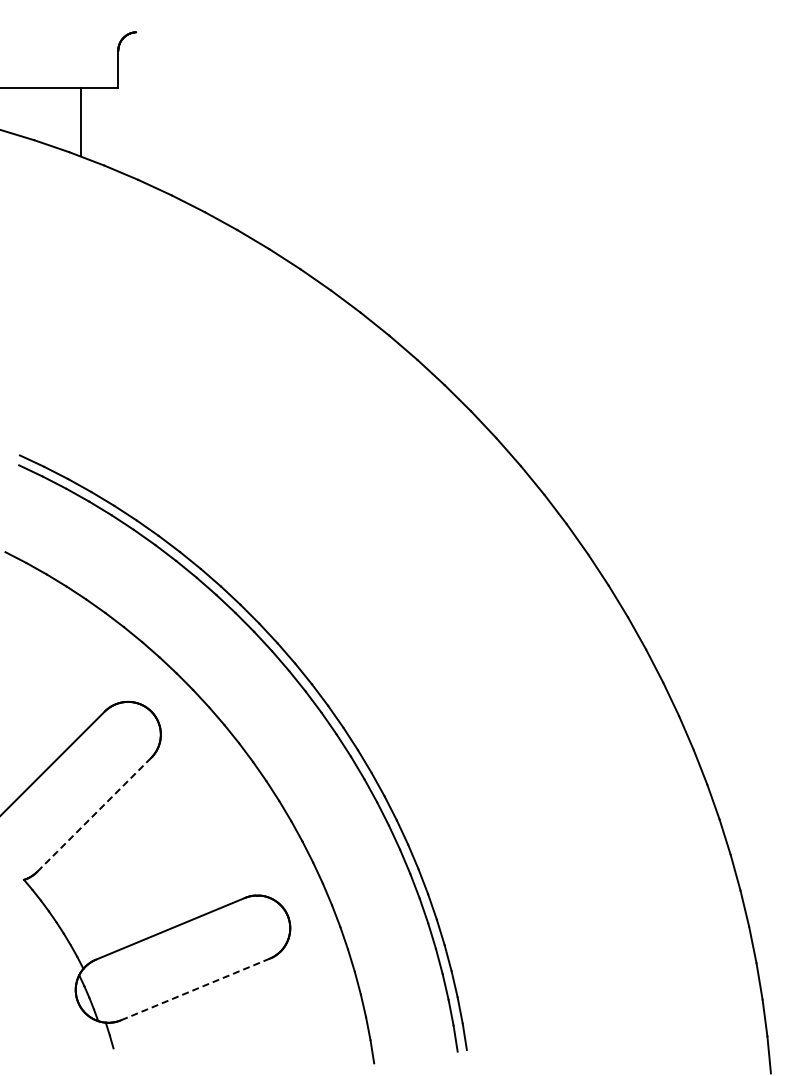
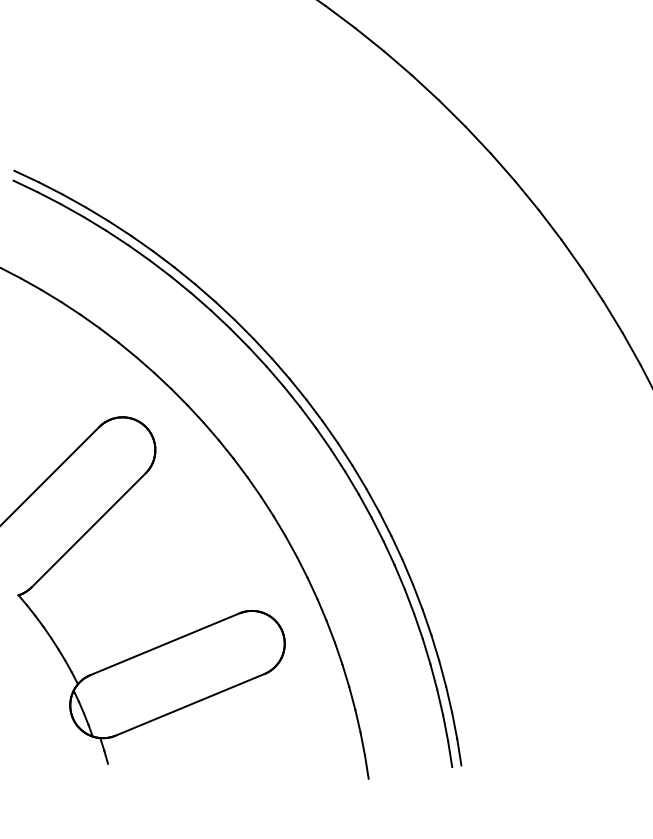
line: (94, 814) -> (89, 529), dashed -> solid
line: (195, 989) -> (190, 704), dashed -> solid

